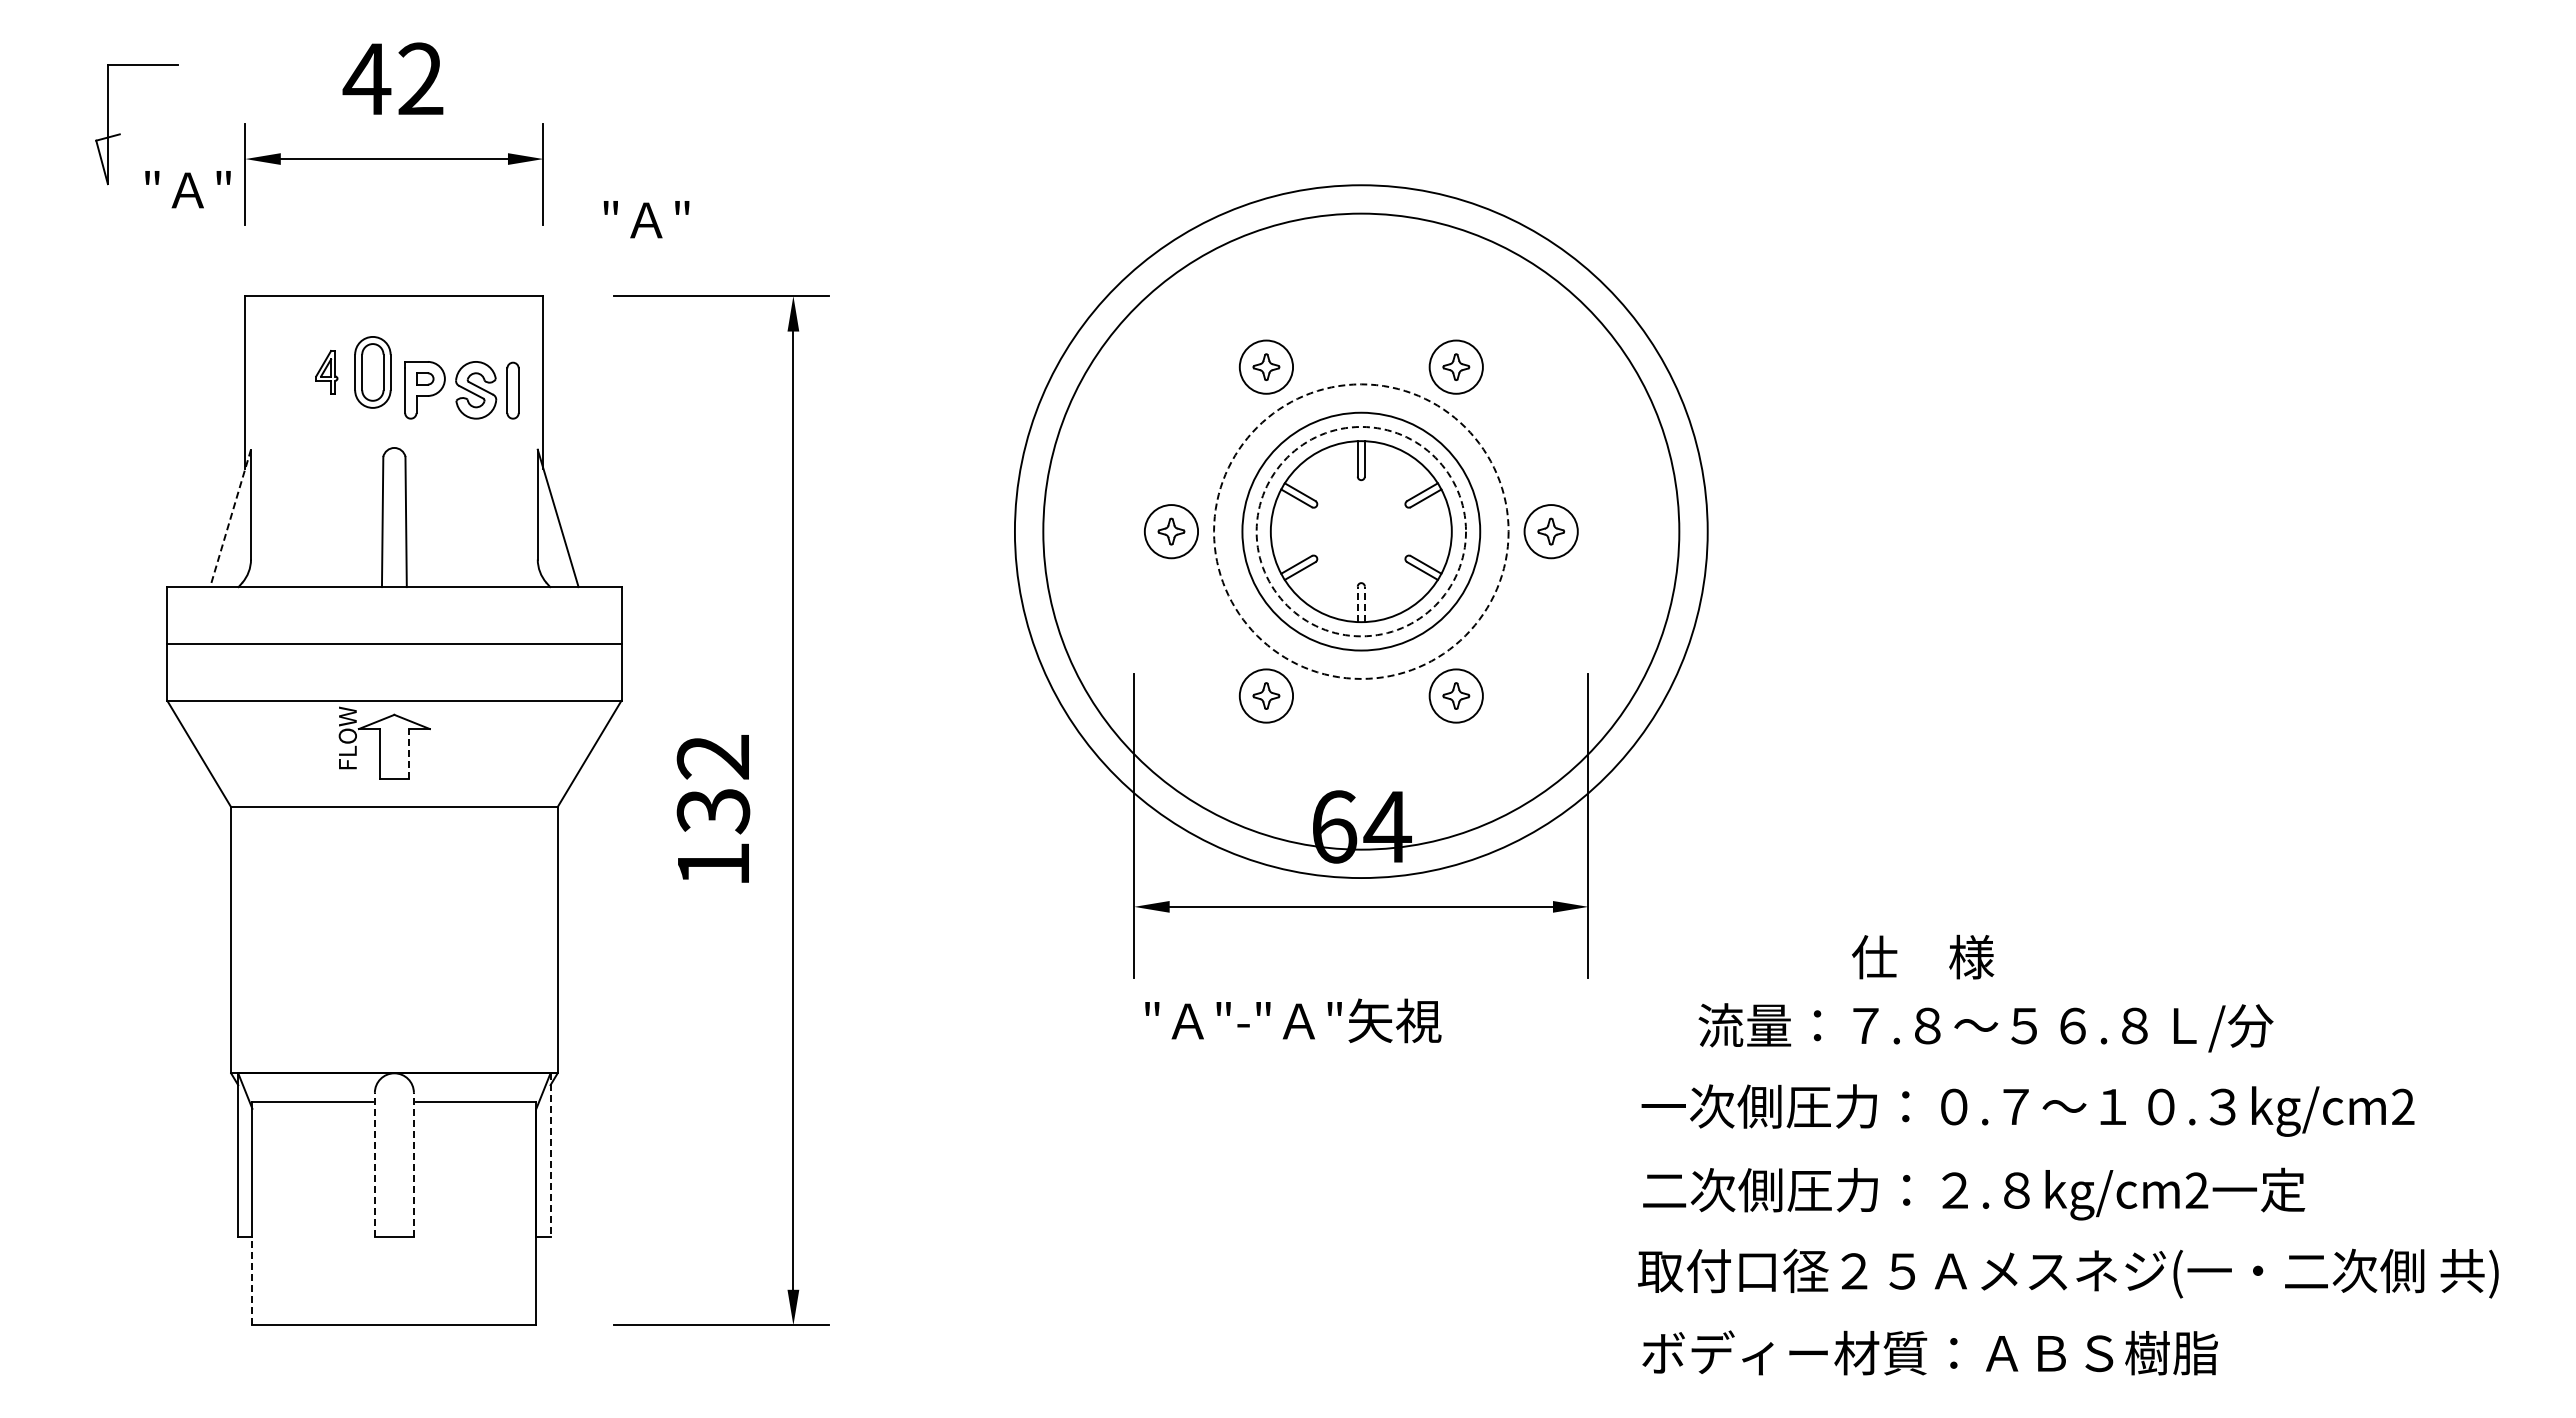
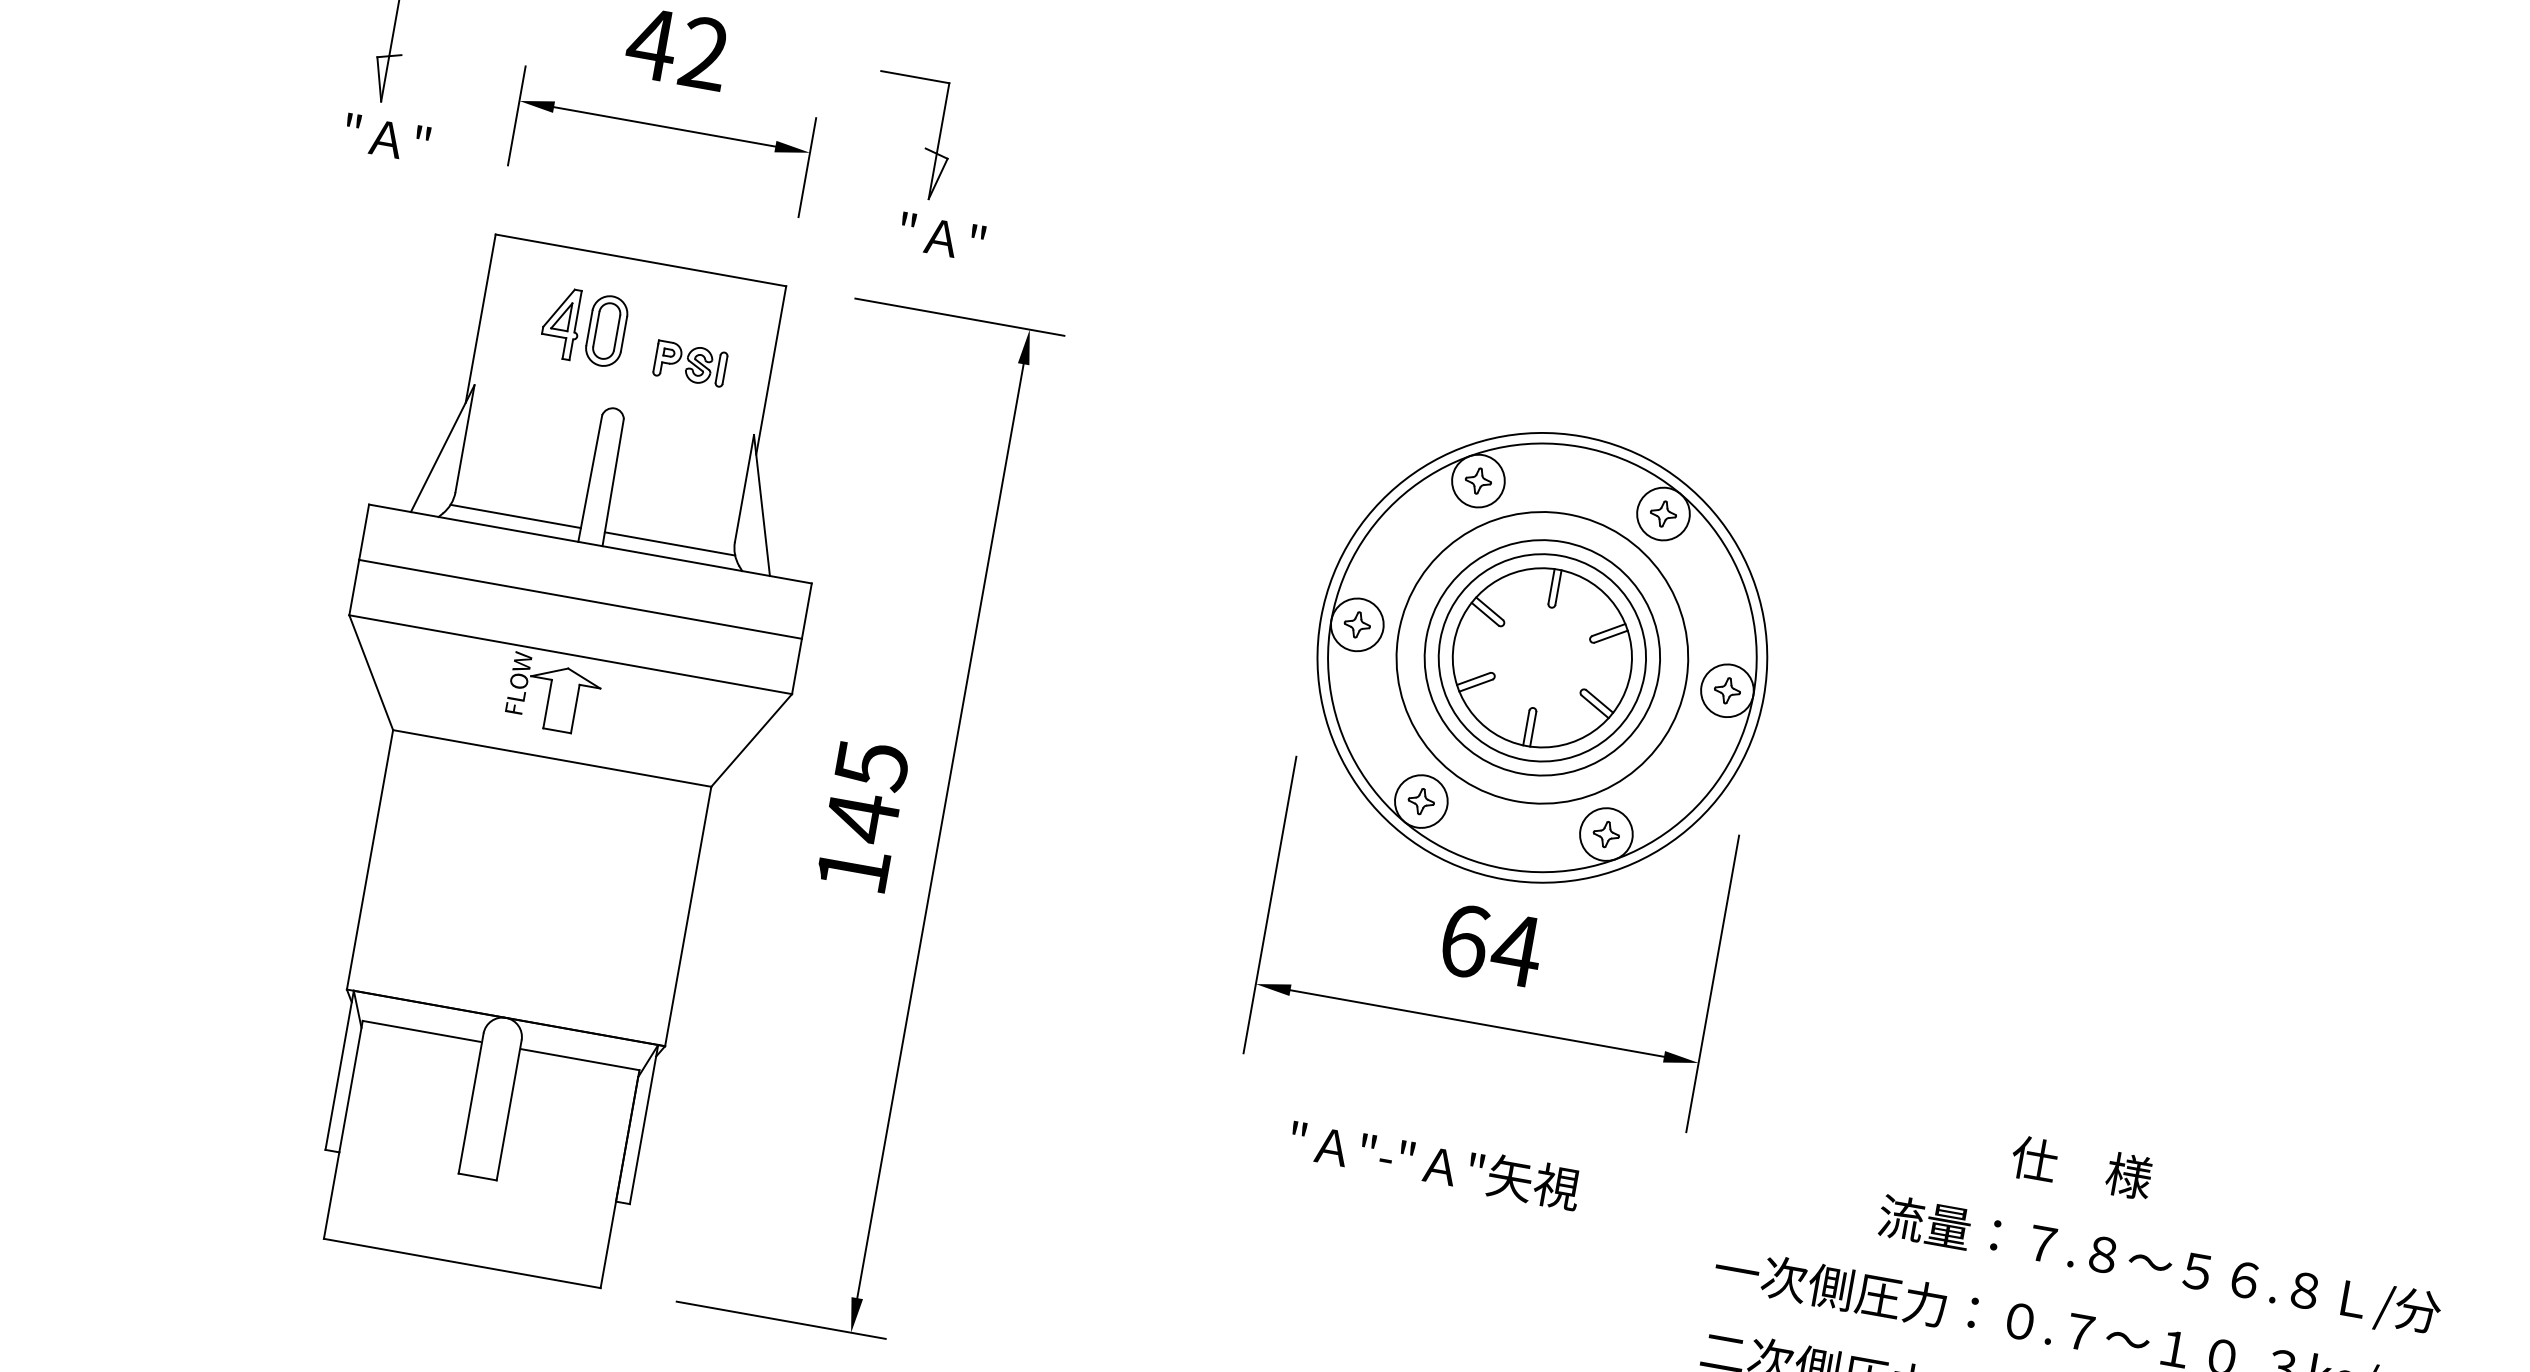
part: (656, 134) -> (924, 148), added
text: (187, 189) -> (386, 138), moved
text: (646, 219) -> (941, 237), moved
part: (326, 371) -> (561, 322), size x1.67
part: (461, 389) -> (690, 363), size x0.62
line: (230, 518) -> (442, 448), dashed -> solid
circle: (1360, 531) -> (1541, 657), size x0.62
circle: (1361, 531) -> (1542, 657), dashed -> solid
circle: (1361, 531) -> (1542, 657), dashed -> solid
circle: (1361, 531) -> (1542, 657), size x0.71
line: (315, 572) -> (516, 516), added
line: (473, 572) -> (670, 543), added
line: (1357, 604) -> (1526, 728), dashed -> solid
line: (1364, 604) -> (1532, 729), dashed -> solid
line: (408, 753) -> (575, 708), dashed -> solid
text: (713, 785) -> (866, 792), 132 -> 145
text: (1923, 956) -> (2082, 1167), moved
text: (1293, 1020) -> (1435, 1164), moved
text: (1985, 1027) -> (2159, 1266), moved
line: (550, 1154) -> (644, 1124), dashed -> solid
line: (374, 1164) -> (470, 1103), dashed -> solid
line: (413, 1164) -> (508, 1110), dashed -> solid
line: (252, 1280) -> (331, 1195), dashed -> solid

